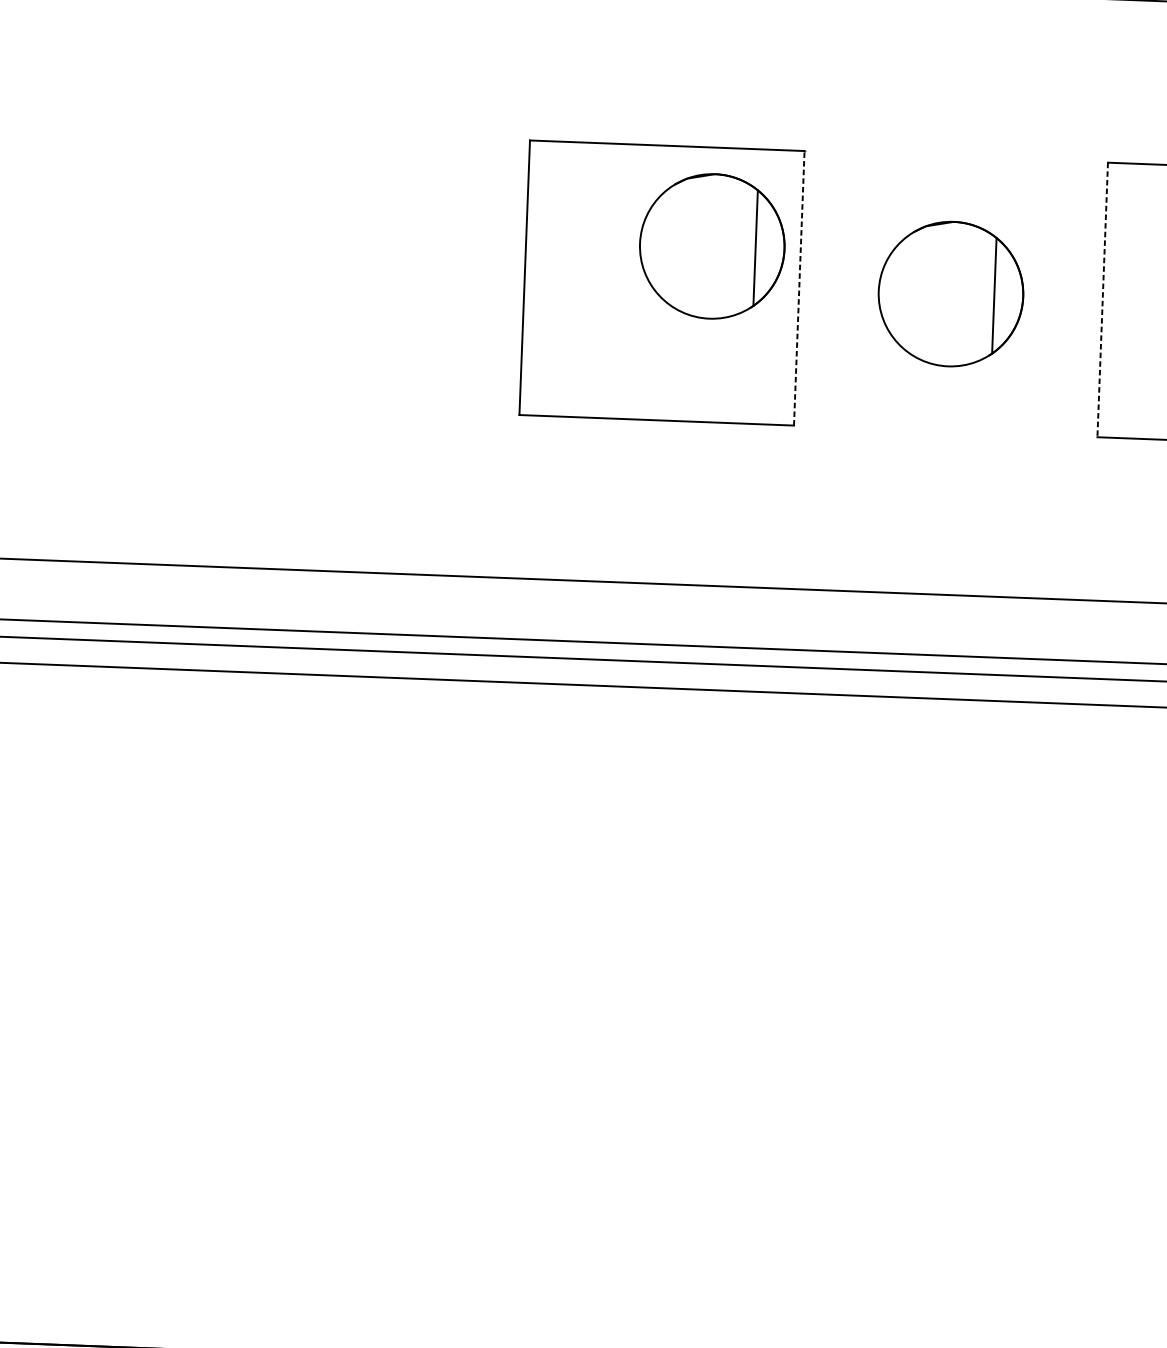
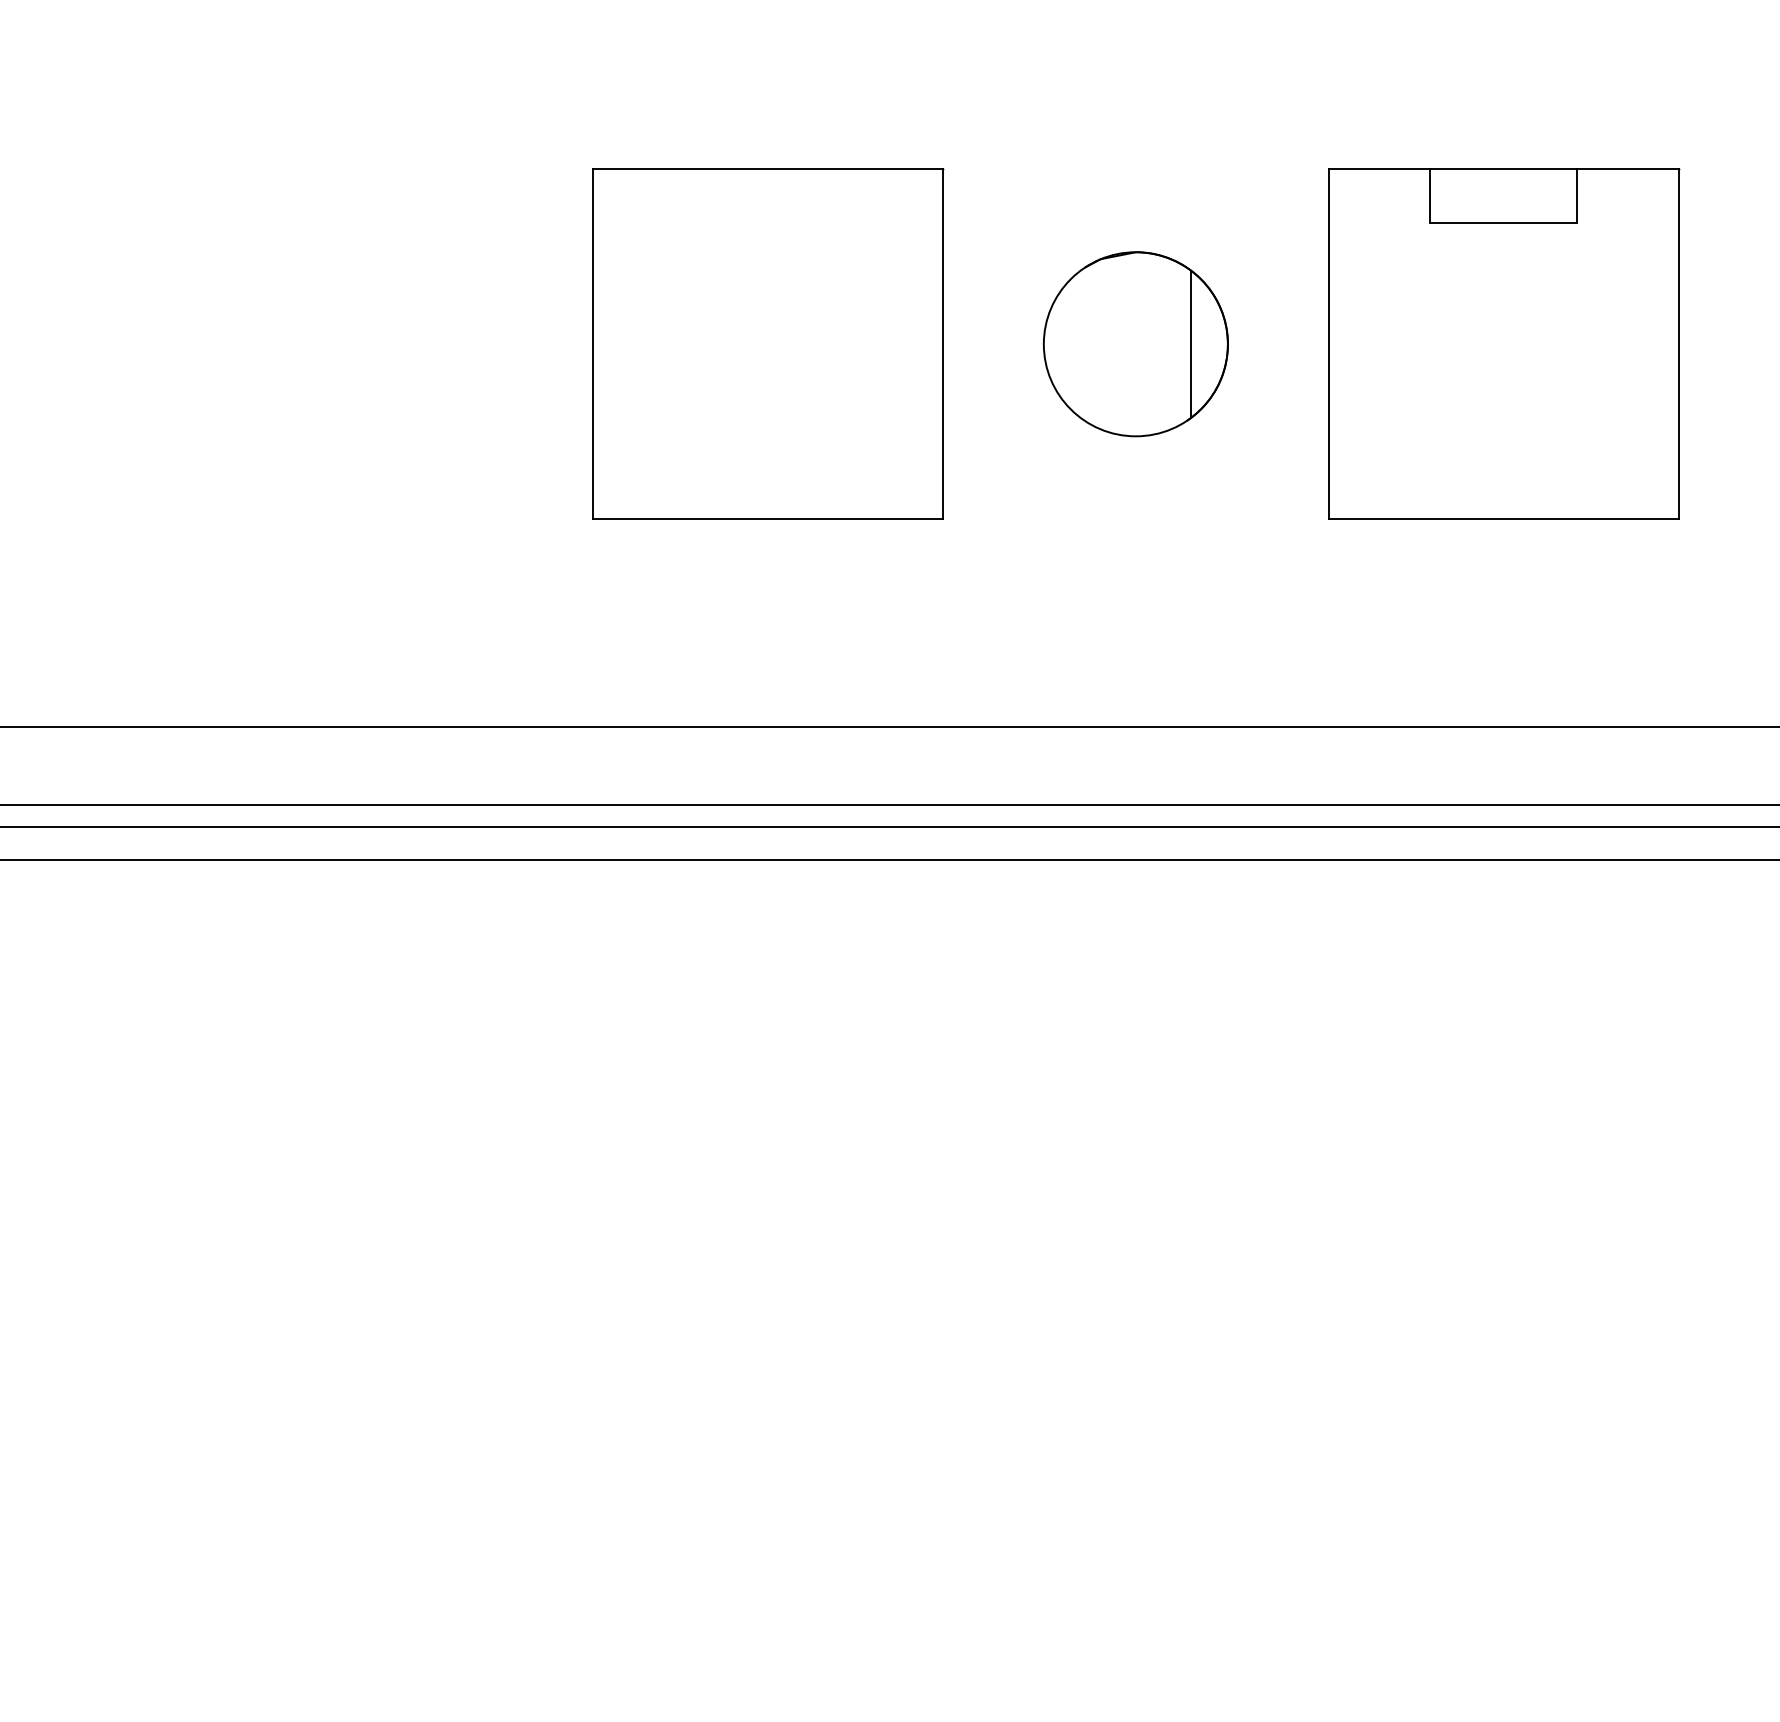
part: (711, 246) -> (829, 295), removed
line: (799, 288) -> (942, 344), dashed -> solid
line: (1102, 300) -> (1329, 344), dashed -> solid

